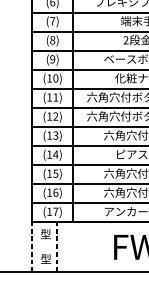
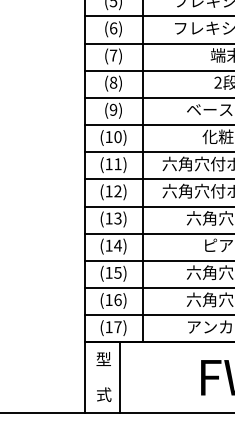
line: (32, 247) -> (84, 377), dashed -> solid
line: (57, 247) -> (120, 377), dashed -> solid
text: (45, 259) -> (103, 394), 型 -> 式

